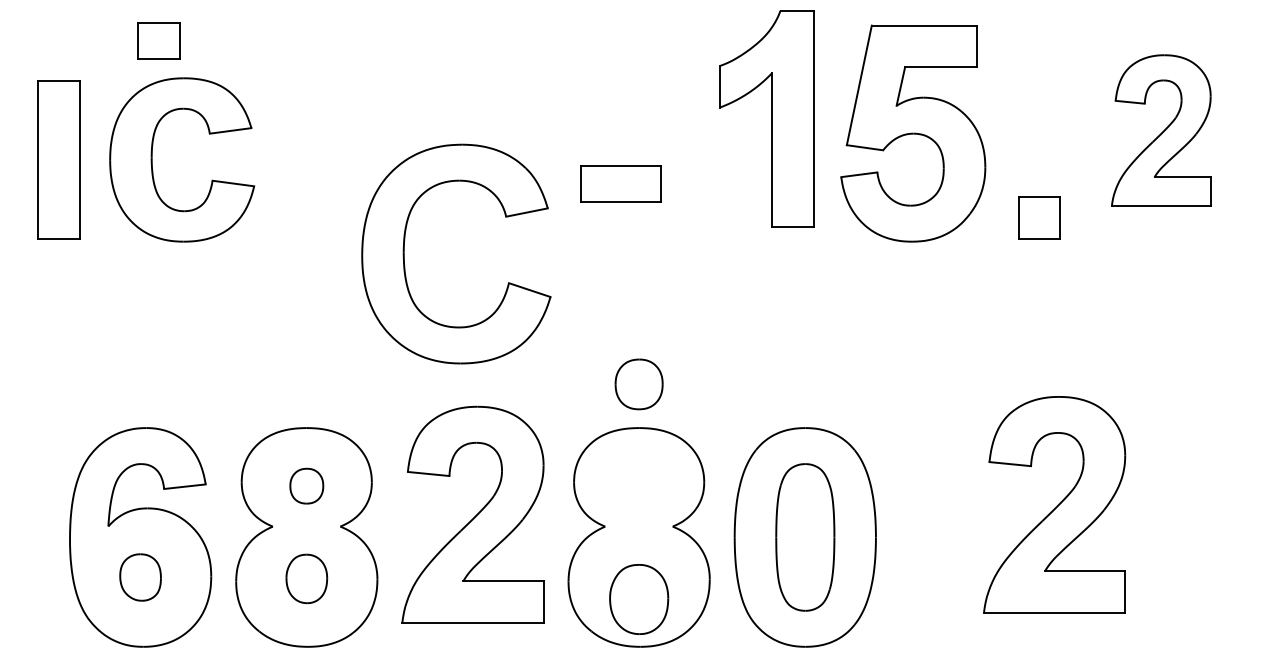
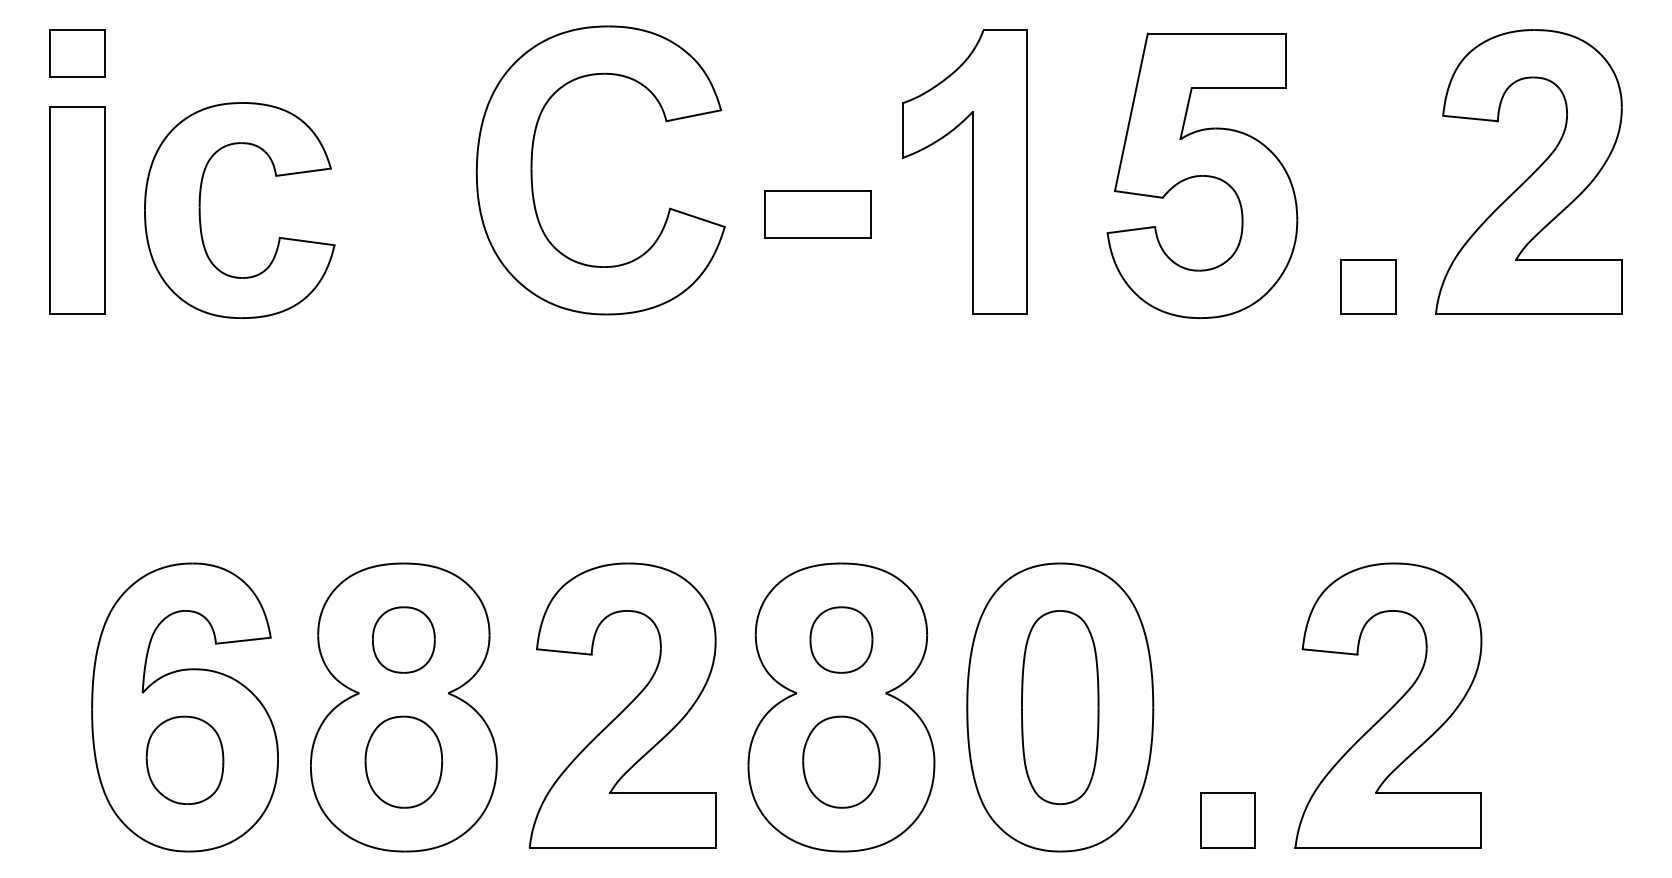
part: (159, 40) -> (77, 53), moved
part: (772, 118) -> (972, 171), moved
part: (1160, 130) -> (1528, 171), size x1.43
part: (620, 184) -> (817, 214), moved
part: (404, 254) -> (532, 170), moved
part: (639, 384) -> (841, 639), moved
part: (306, 485) -> (403, 639), size x1.43
part: (1054, 504) -> (1388, 705), moved
part: (472, 514) -> (622, 705), moved
part: (140, 576) -> (184, 759), size x1.43
part: (306, 578) -> (403, 761), size x1.43
part: (639, 598) -> (841, 761), moved
part: (932, 623) -> (1227, 820), added

